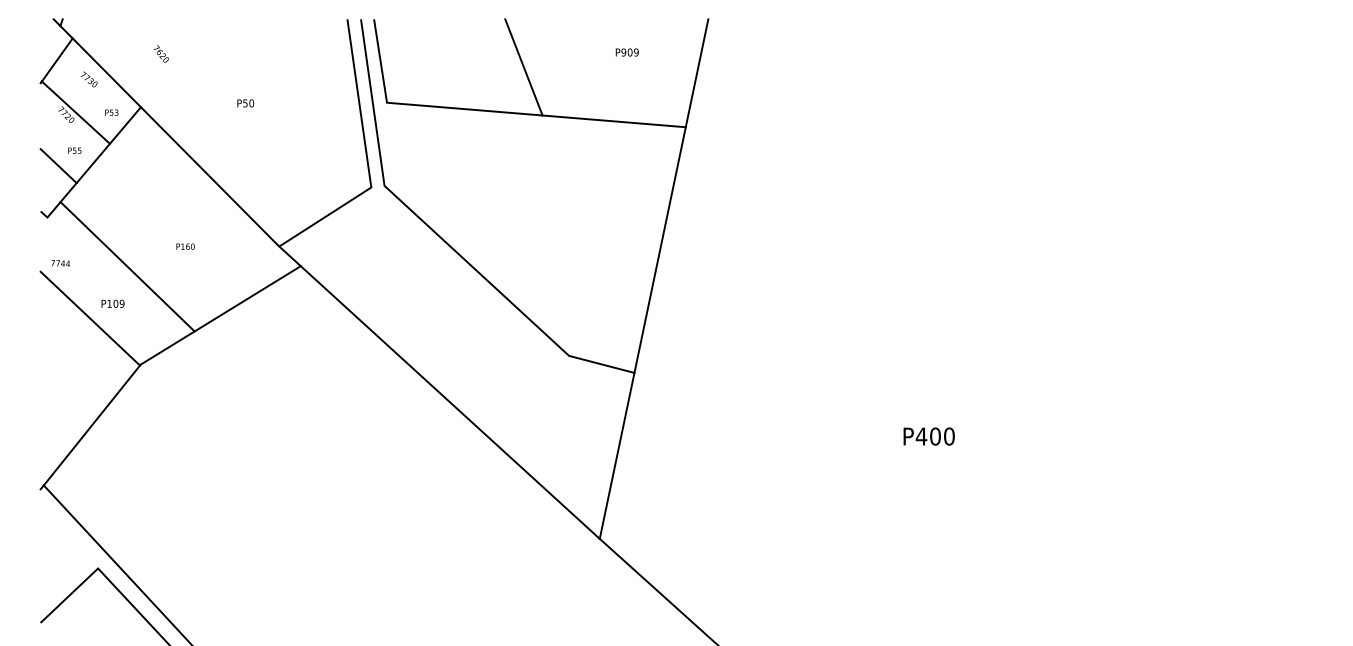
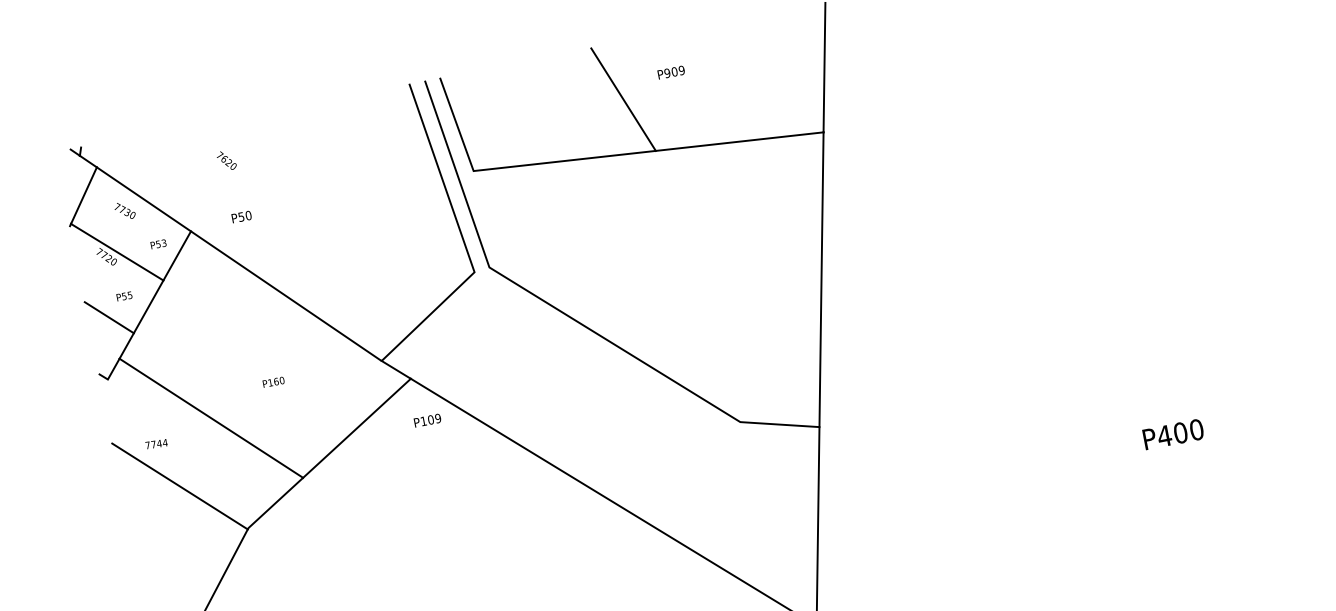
text: (626, 52) -> (670, 72), moved
text: (160, 53) -> (225, 160), moved
text: (245, 103) -> (241, 217), moved
text: (60, 263) -> (156, 444), moved
text: (112, 303) -> (426, 420), moved

